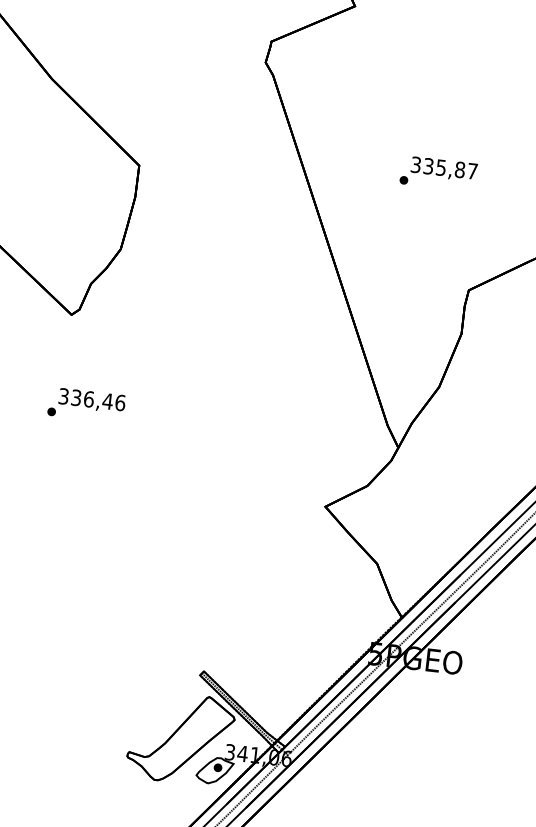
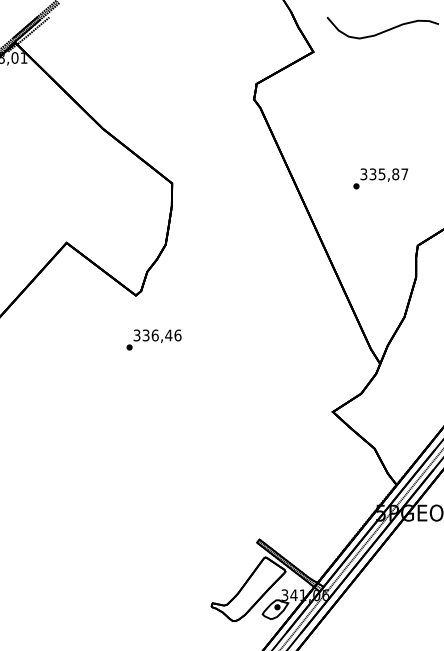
text: (438, 173) -> (380, 178), moved
text: (85, 404) -> (153, 339), moved

